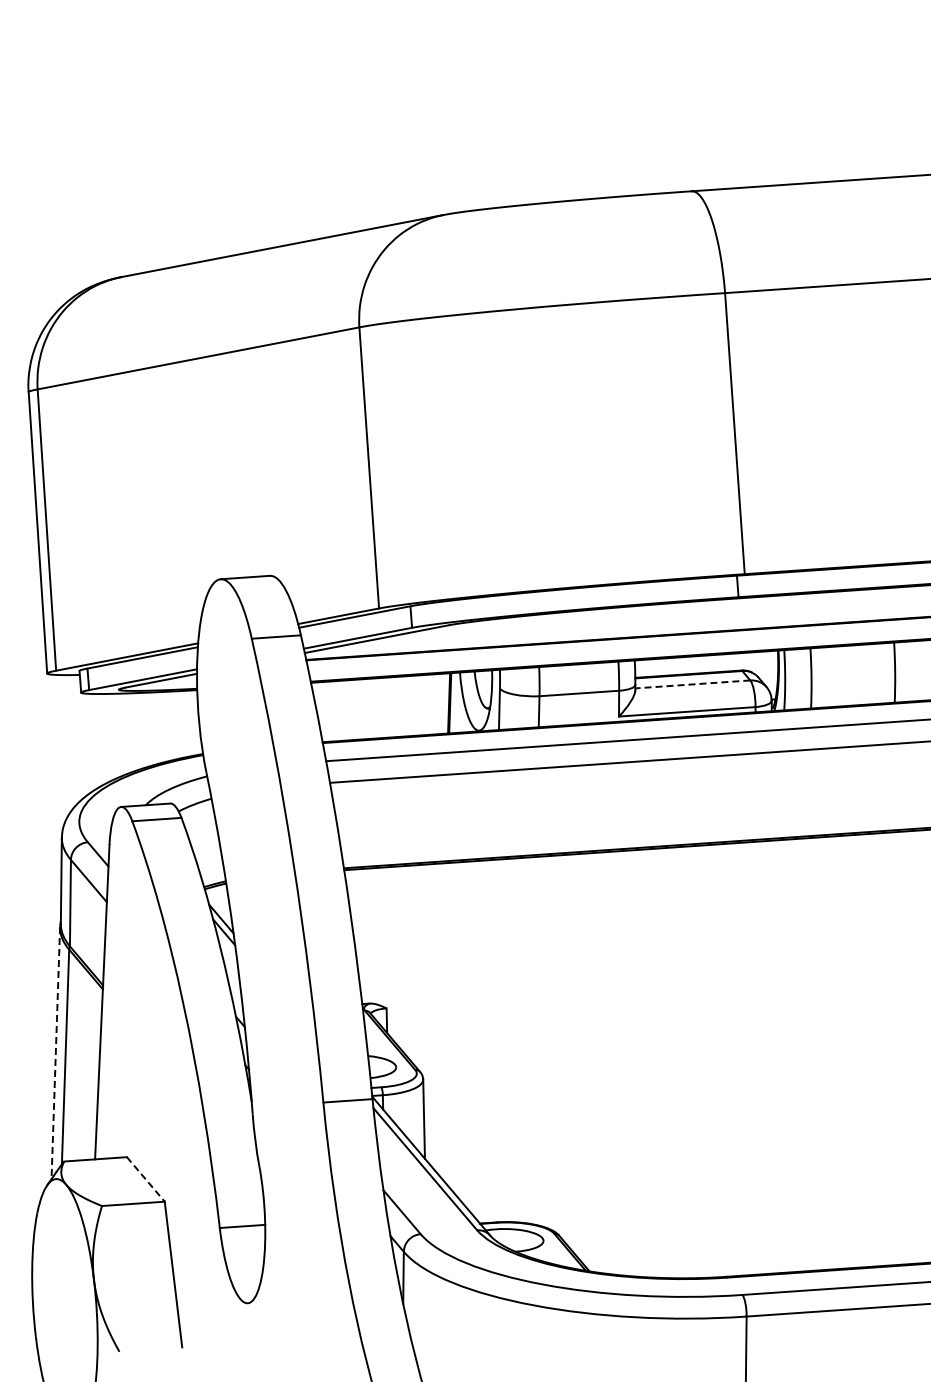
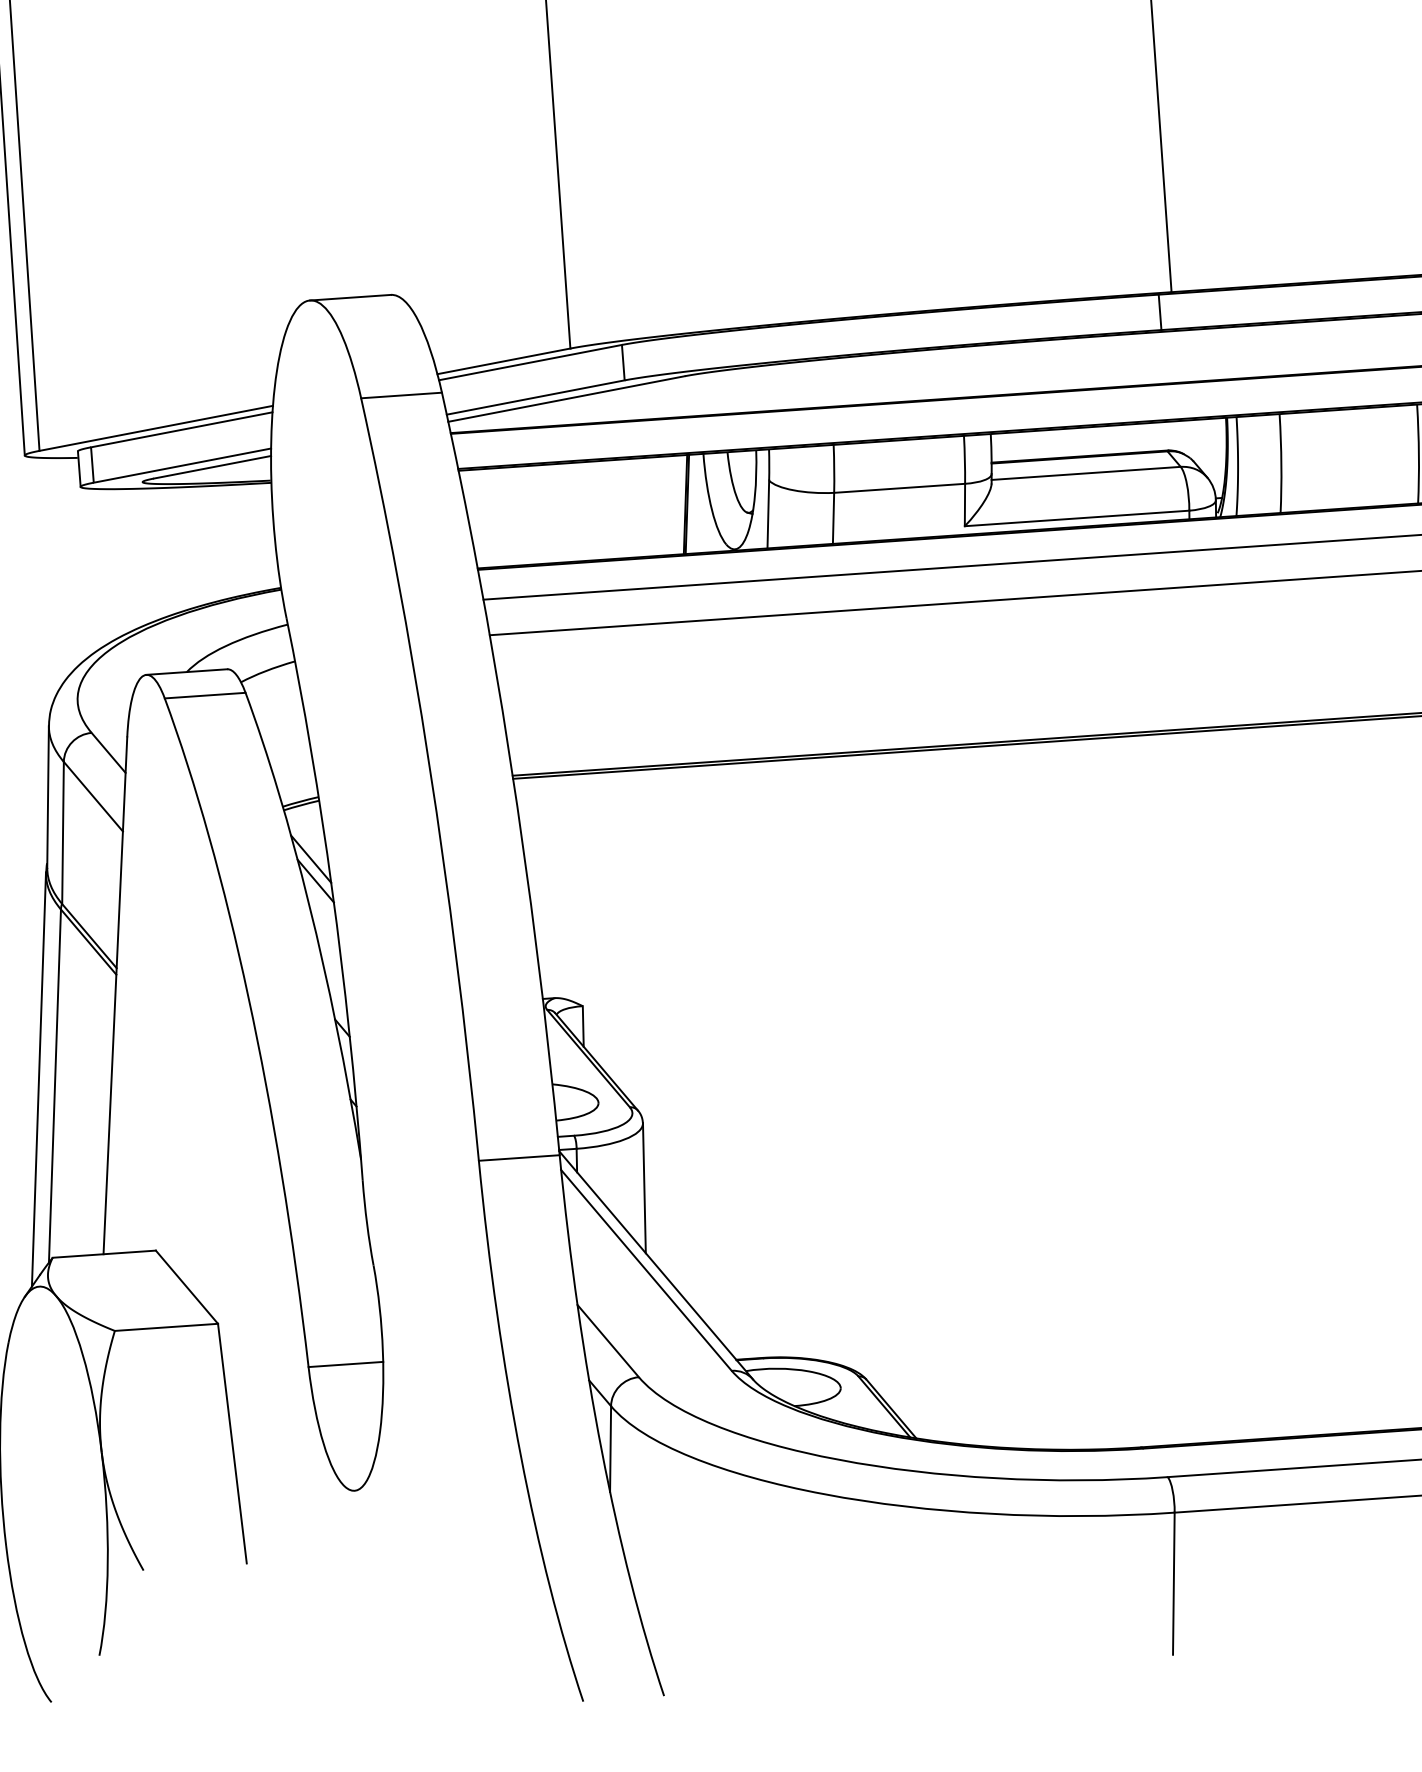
line: (692, 684) -> (1085, 473), dashed -> solid
line: (55, 1053) -> (38, 1080), dashed -> solid
line: (146, 1179) -> (188, 1287), dashed -> solid

